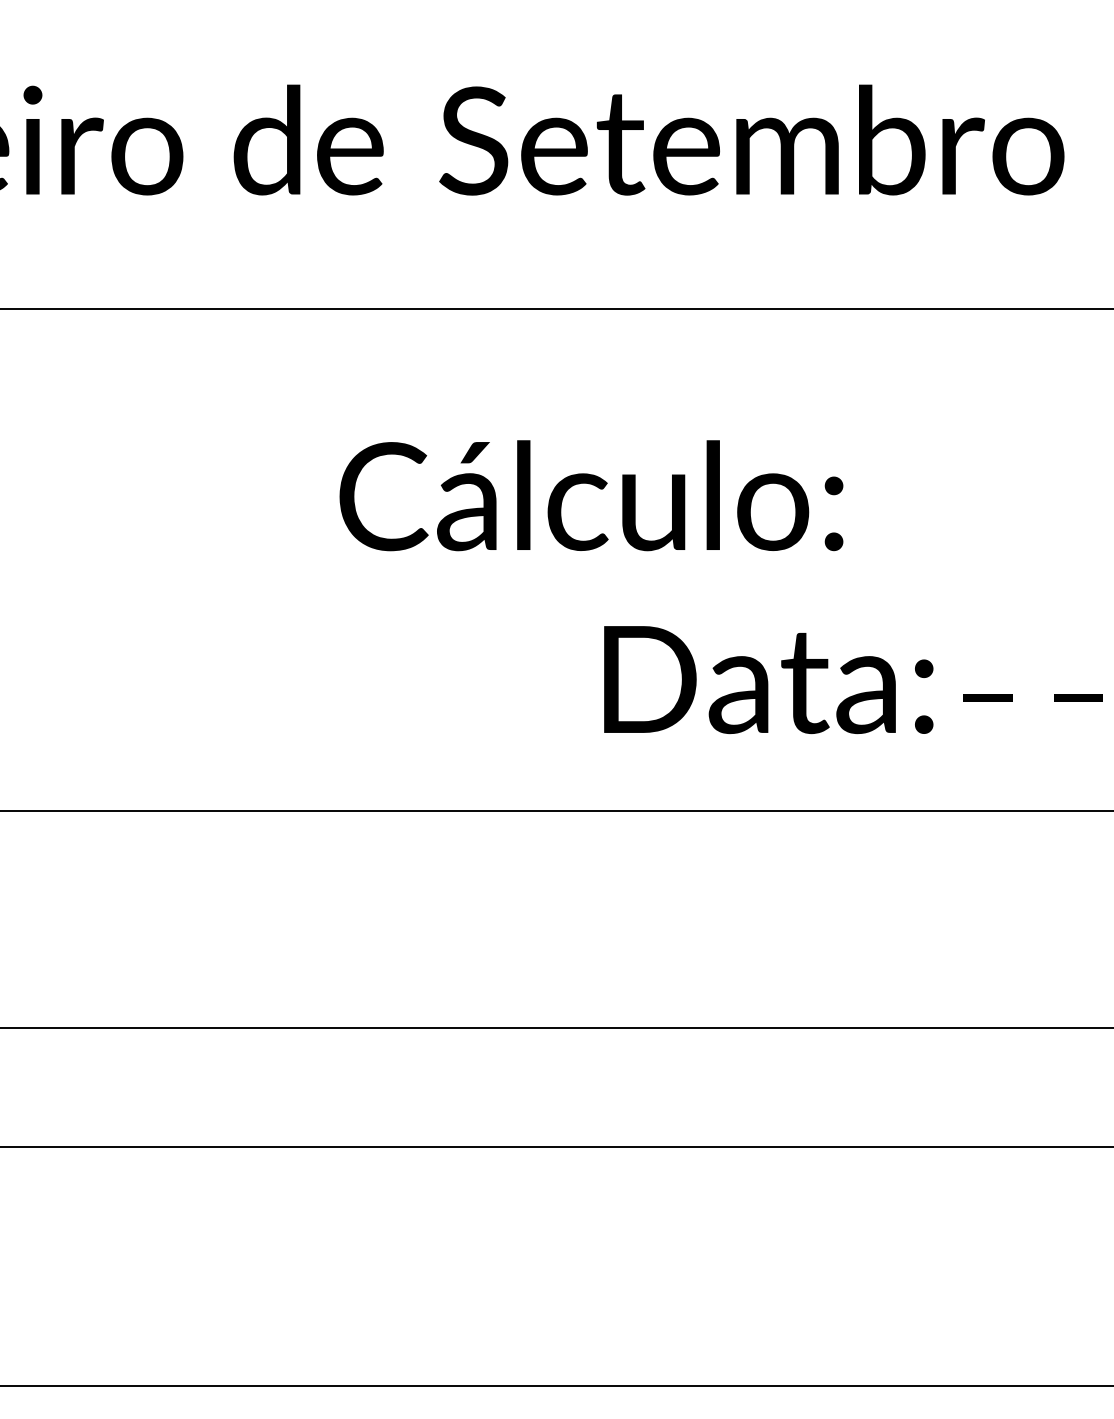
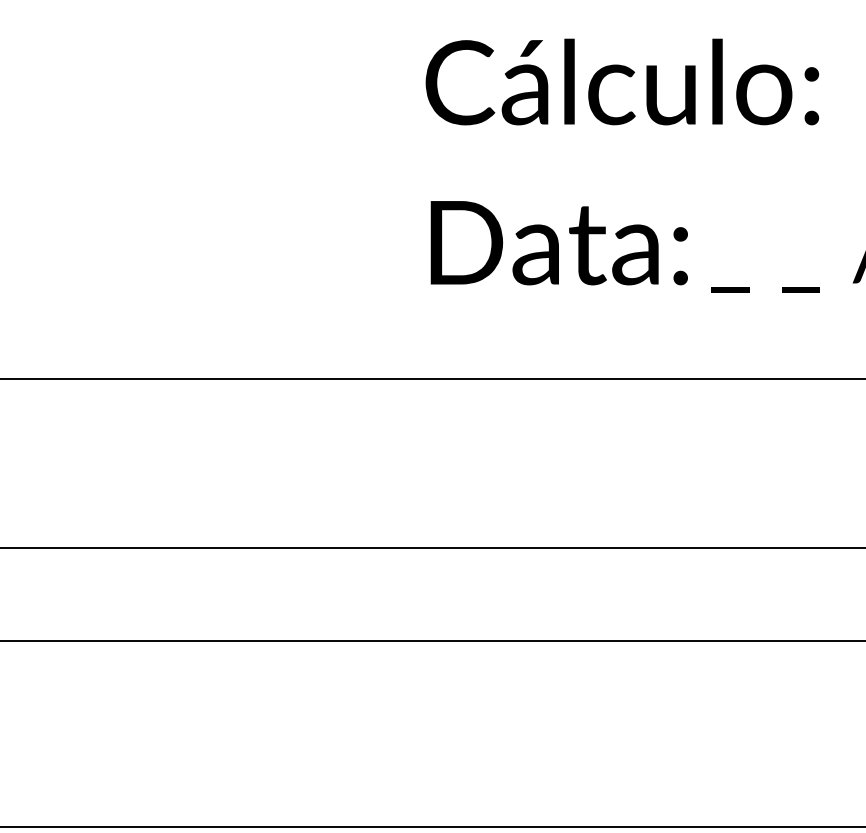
text: (591, 495) -> (622, 81), moved
text: (768, 680) -> (559, 243), moved

